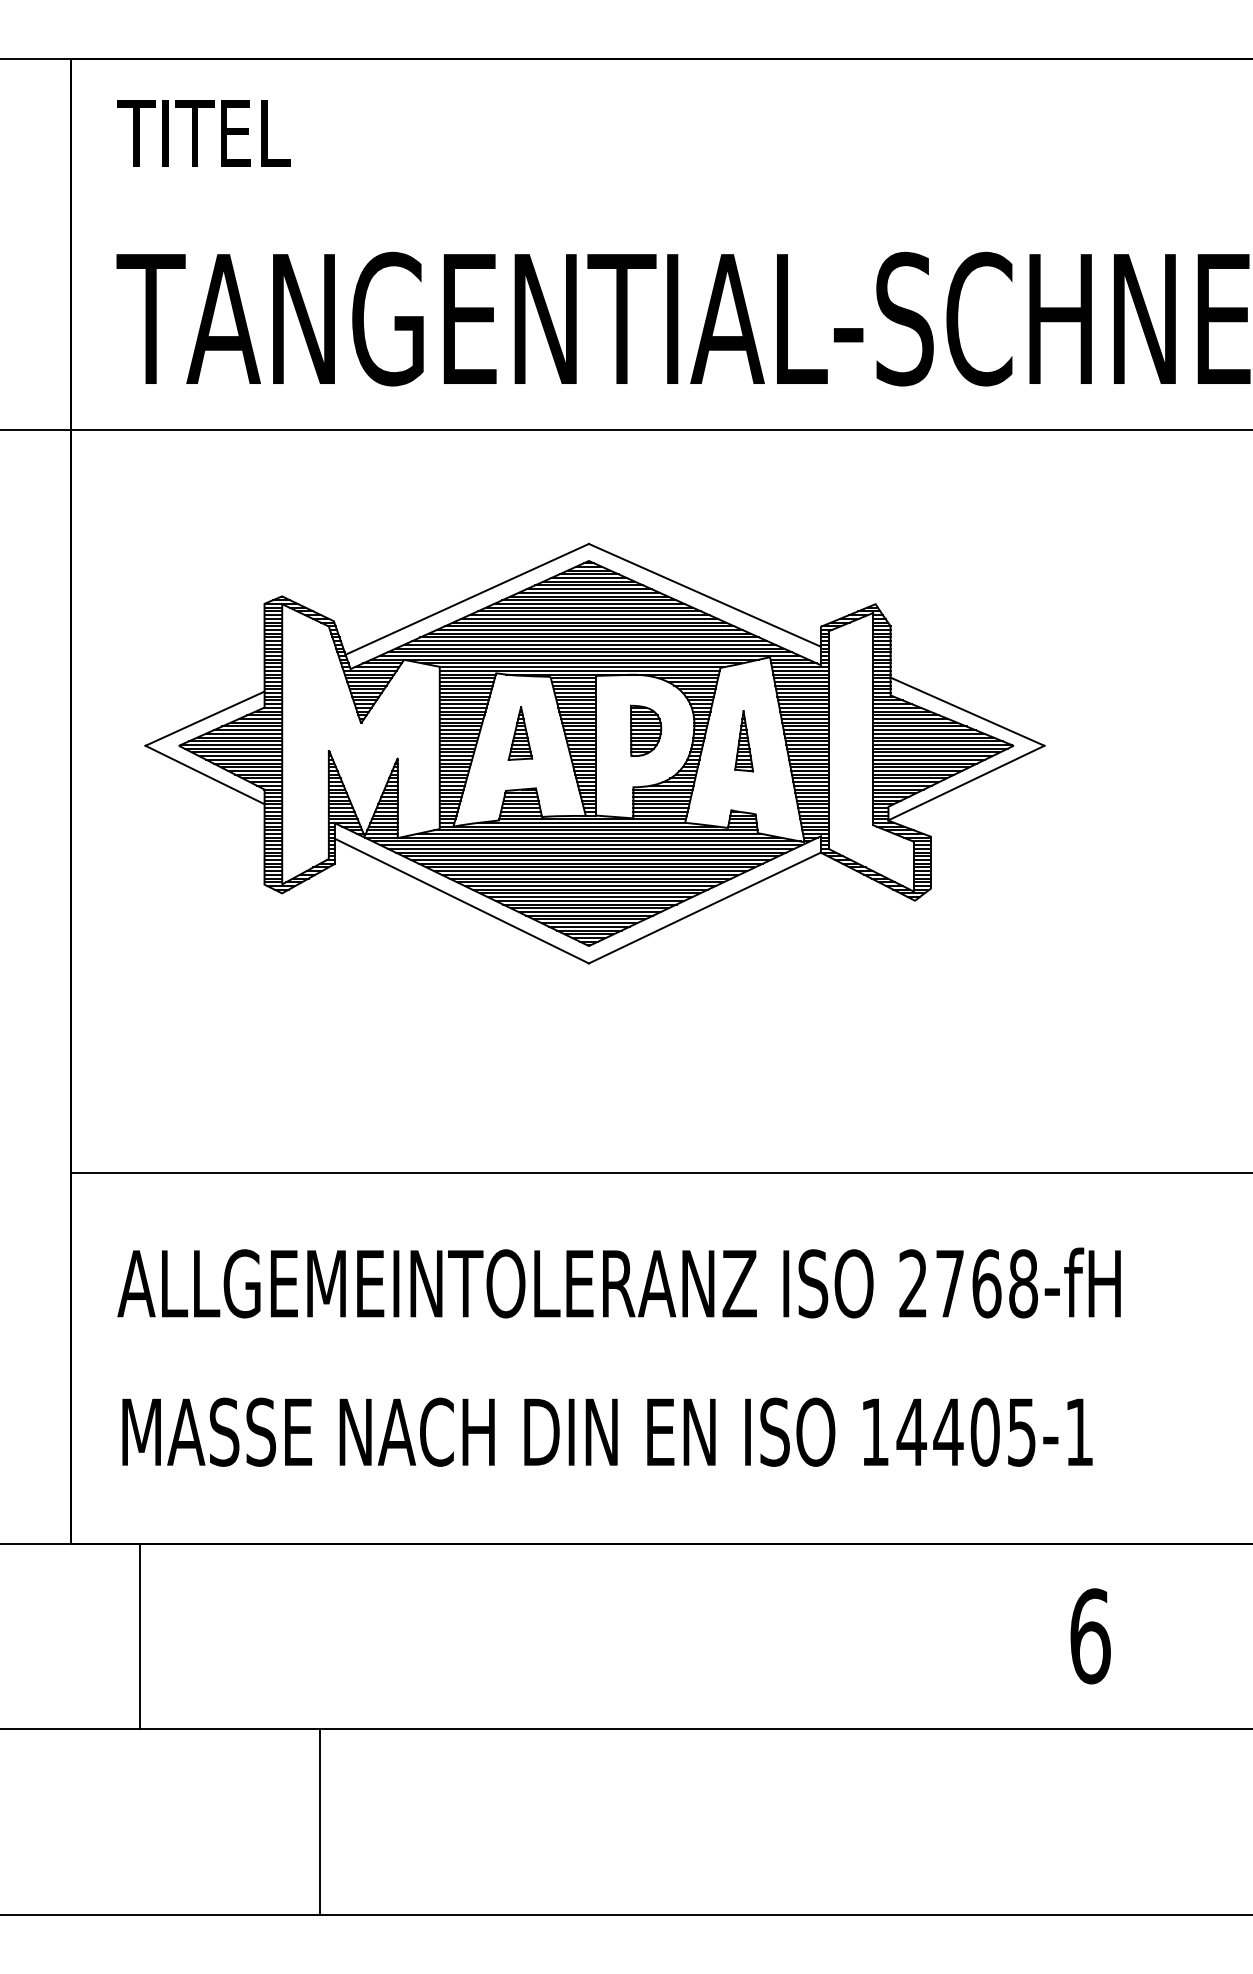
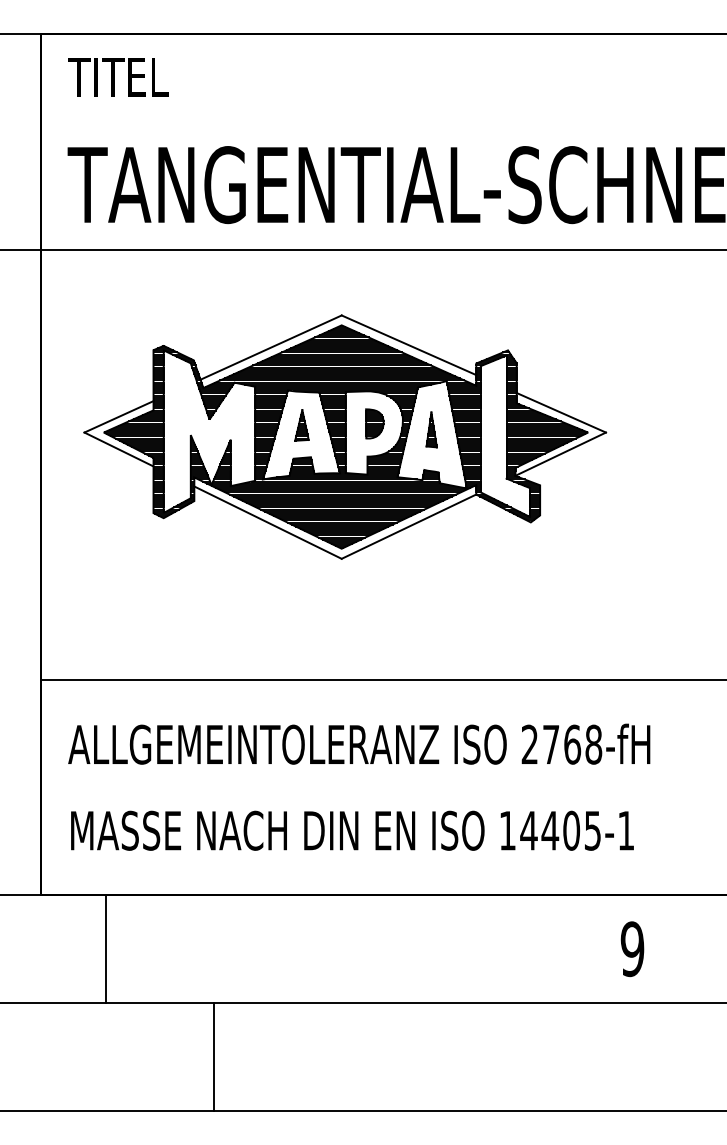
line: (140, 1636) -> (106, 949), moved
text: (1090, 1636) -> (632, 949), 6 -> 9
line: (319, 1821) -> (213, 1056), moved

